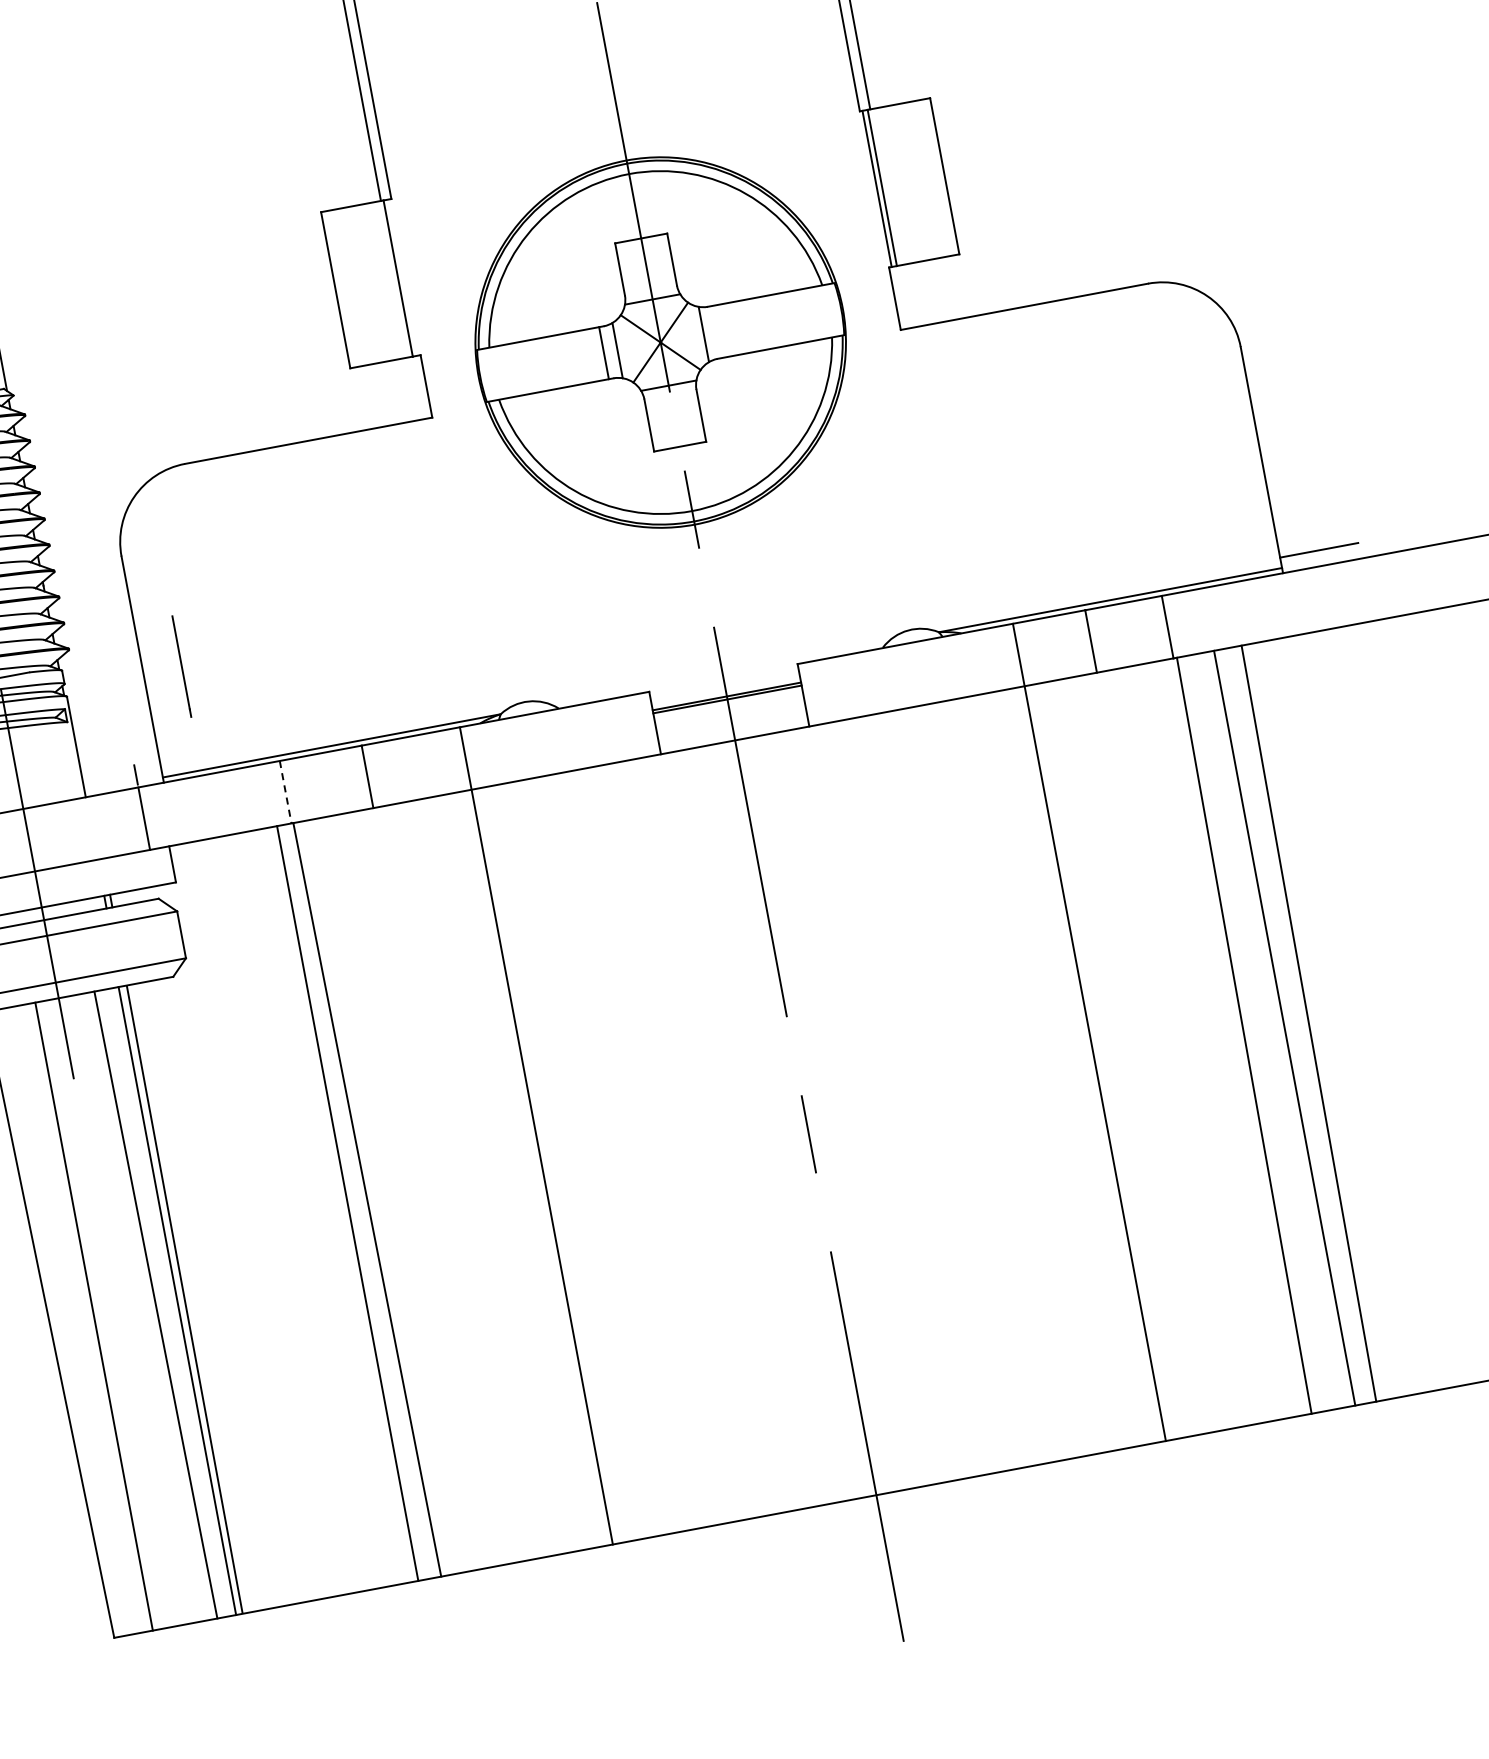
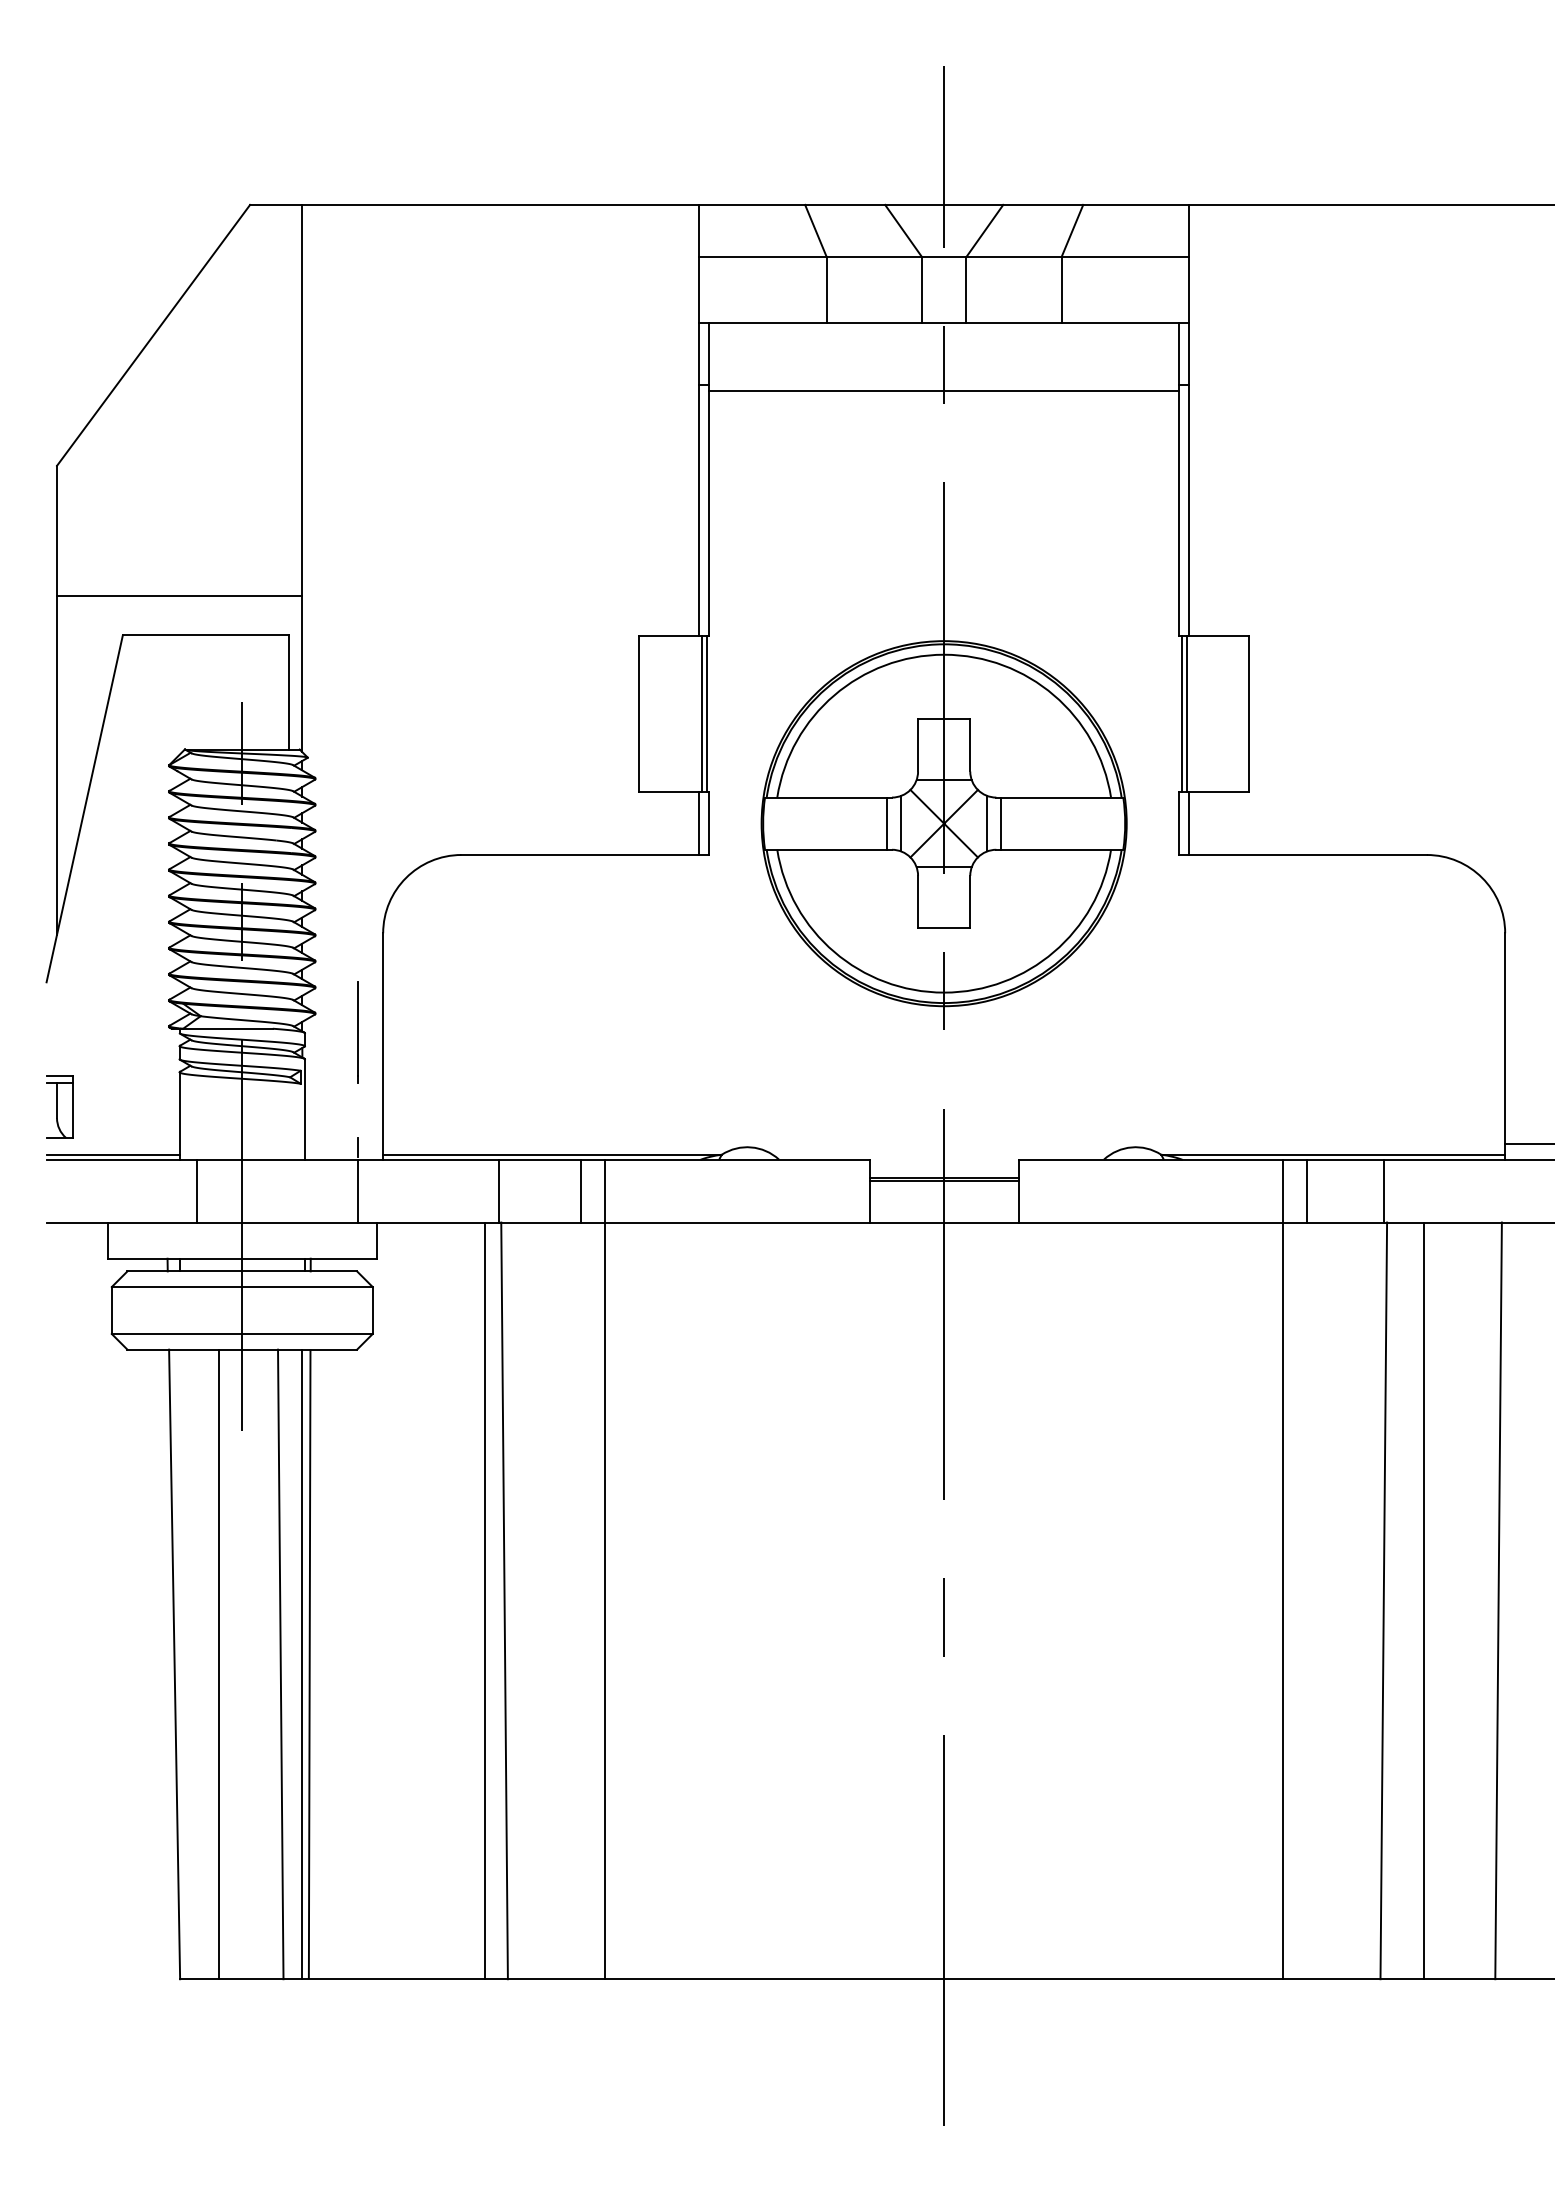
line: (403, 277) -> (706, 713), added
line: (905, 296) -> (1189, 823), added
line: (717, 331) -> (1001, 823), added
line: (415, 388) -> (698, 823), added
line: (181, 666) -> (357, 1032), moved
line: (285, 792) -> (499, 1191), dashed -> solid
line: (1308, 1023) -> (1498, 1600), moved
line: (1089, 1032) -> (1283, 1569), moved
line: (535, 1135) -> (604, 1569), moved

